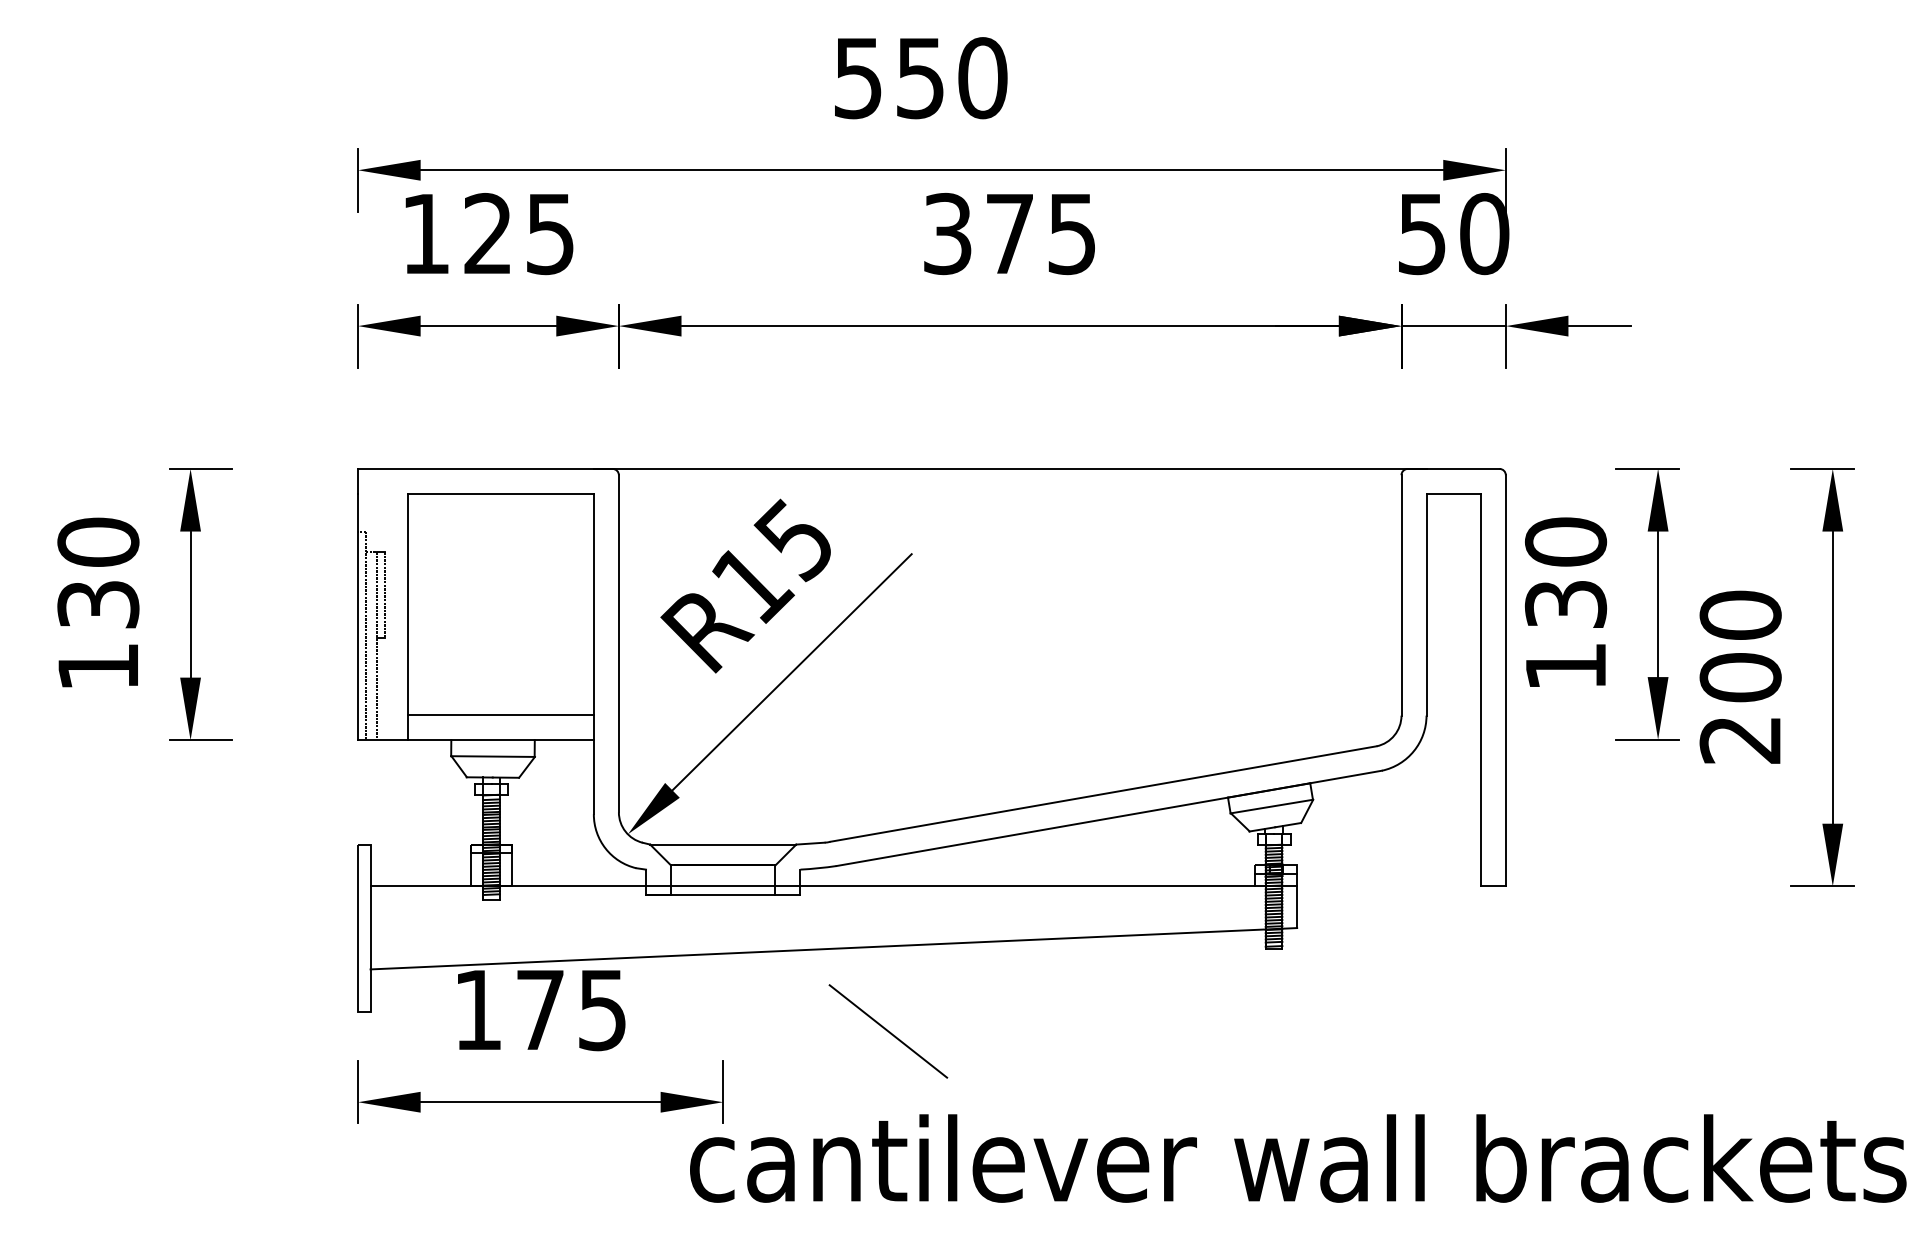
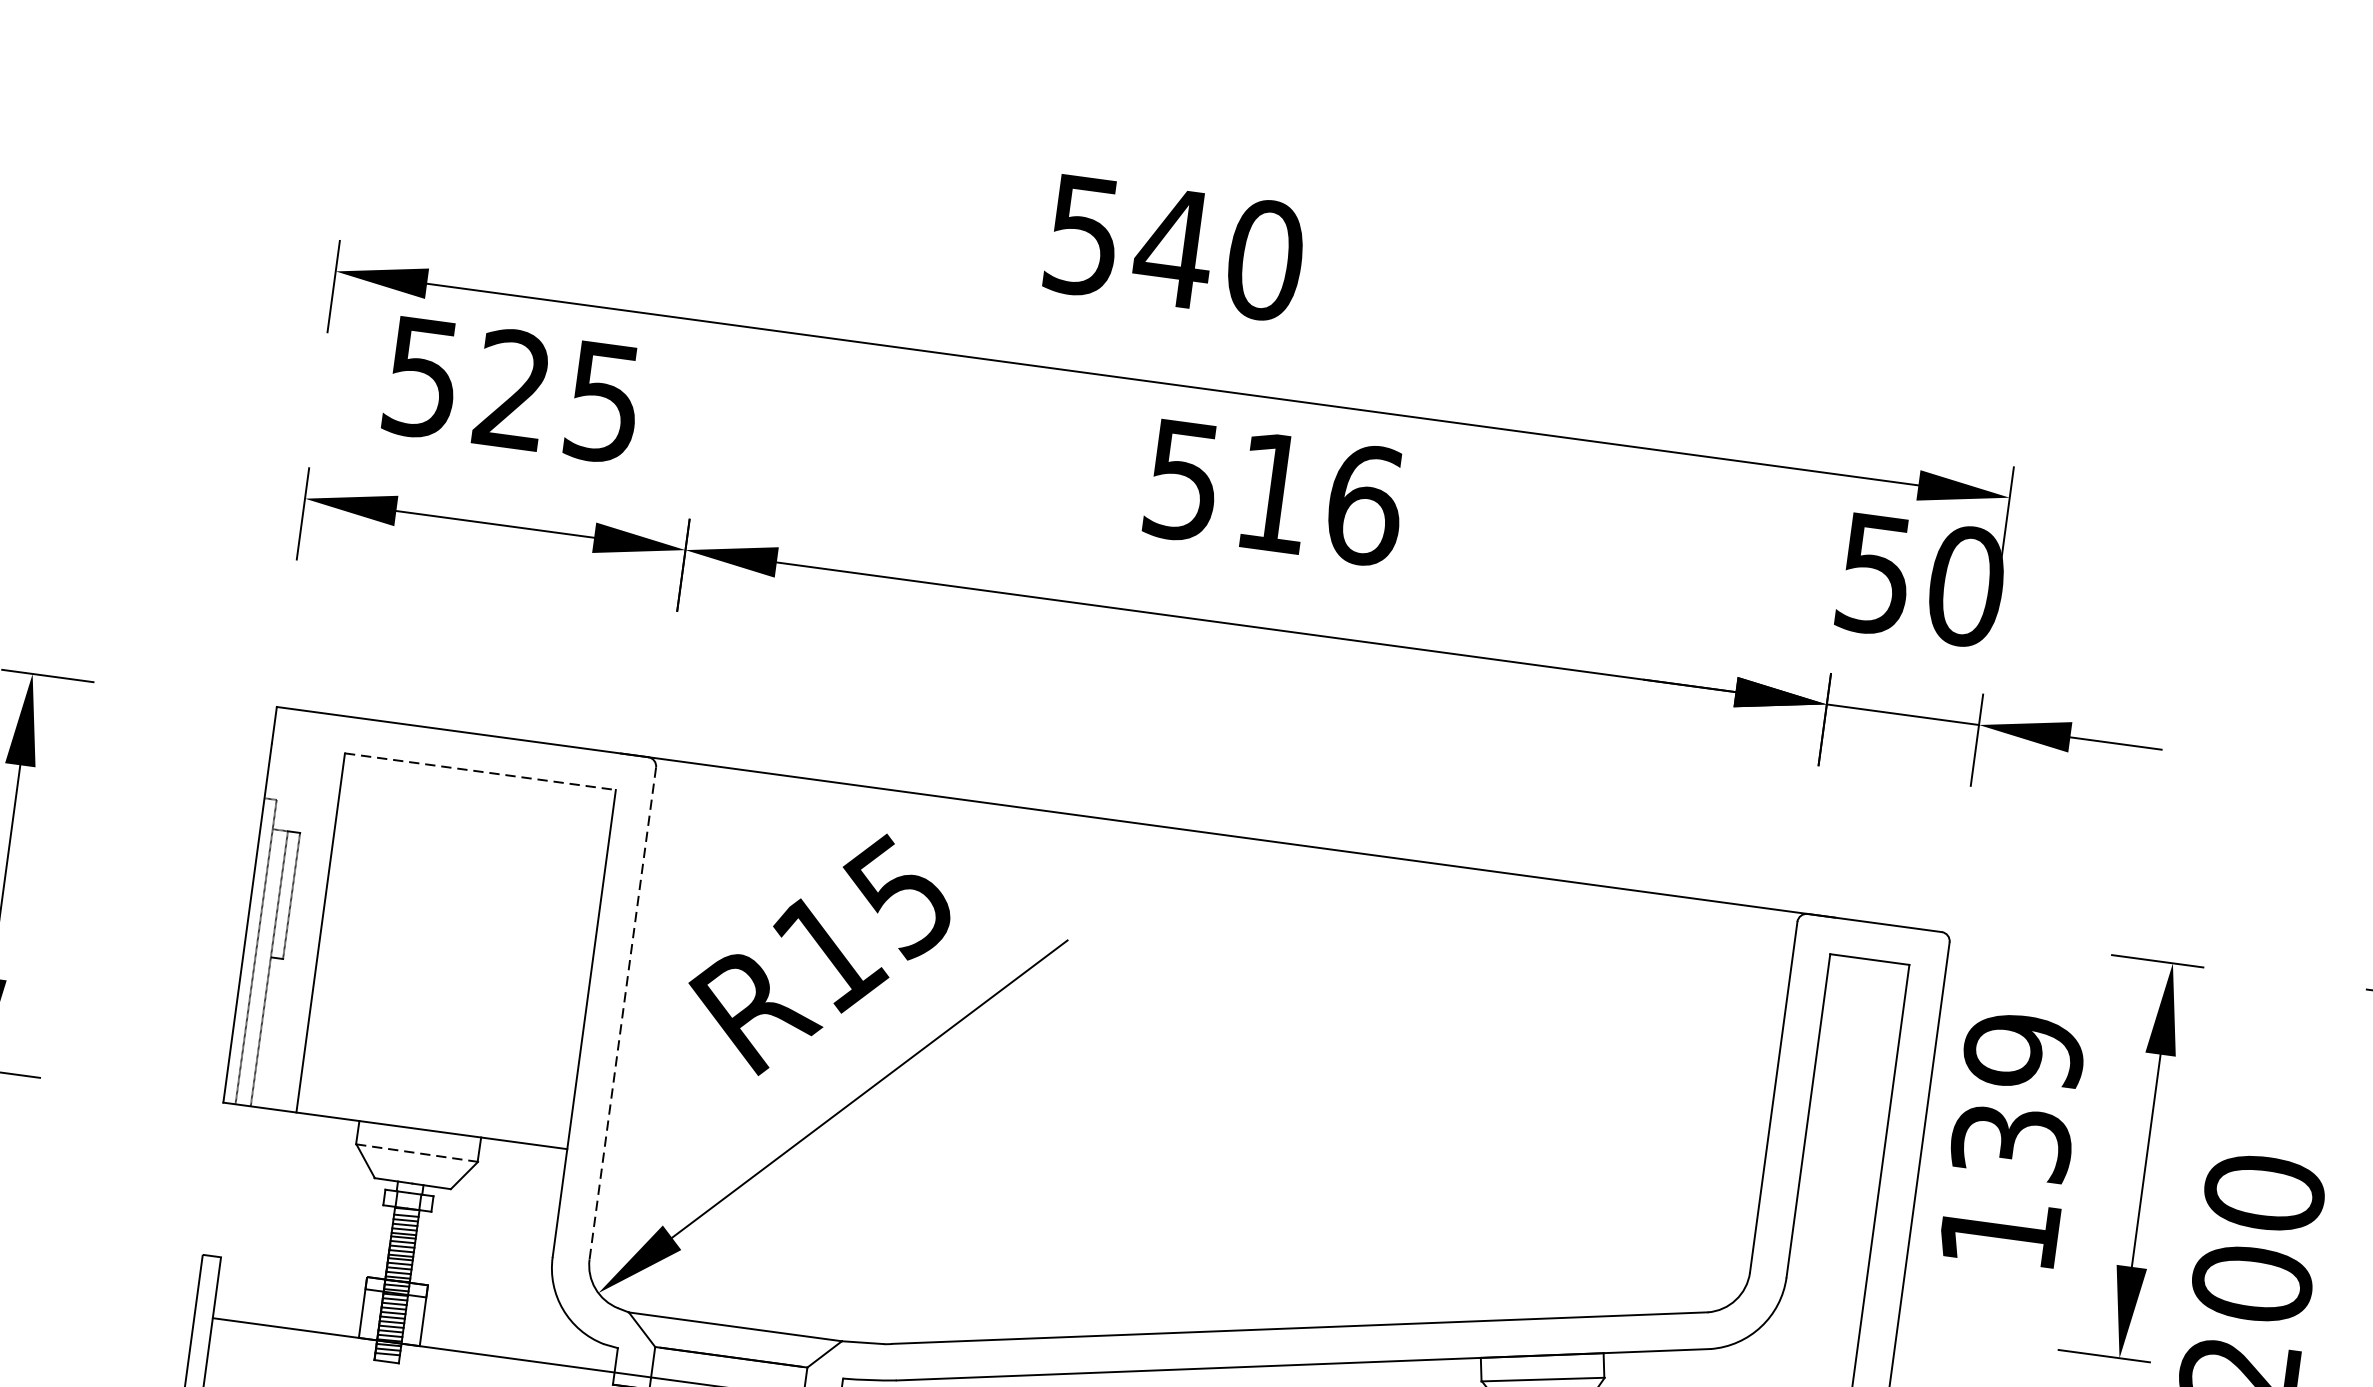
text: (920, 78) -> (1174, 248), 550 -> 540
text: (1010, 233) -> (1274, 492), 375 -> 516
text: (425, 234) -> (421, 378), 125 -> 525
line: (500, 493) -> (479, 770), solid -> dashed
text: (1566, 541) -> (2025, 1051), 130 -> 139
line: (618, 643) -> (622, 1012), solid -> dashed
line: (500, 715) -> (436, 1094), removed
line: (492, 756) -> (416, 1152), solid -> dashed

